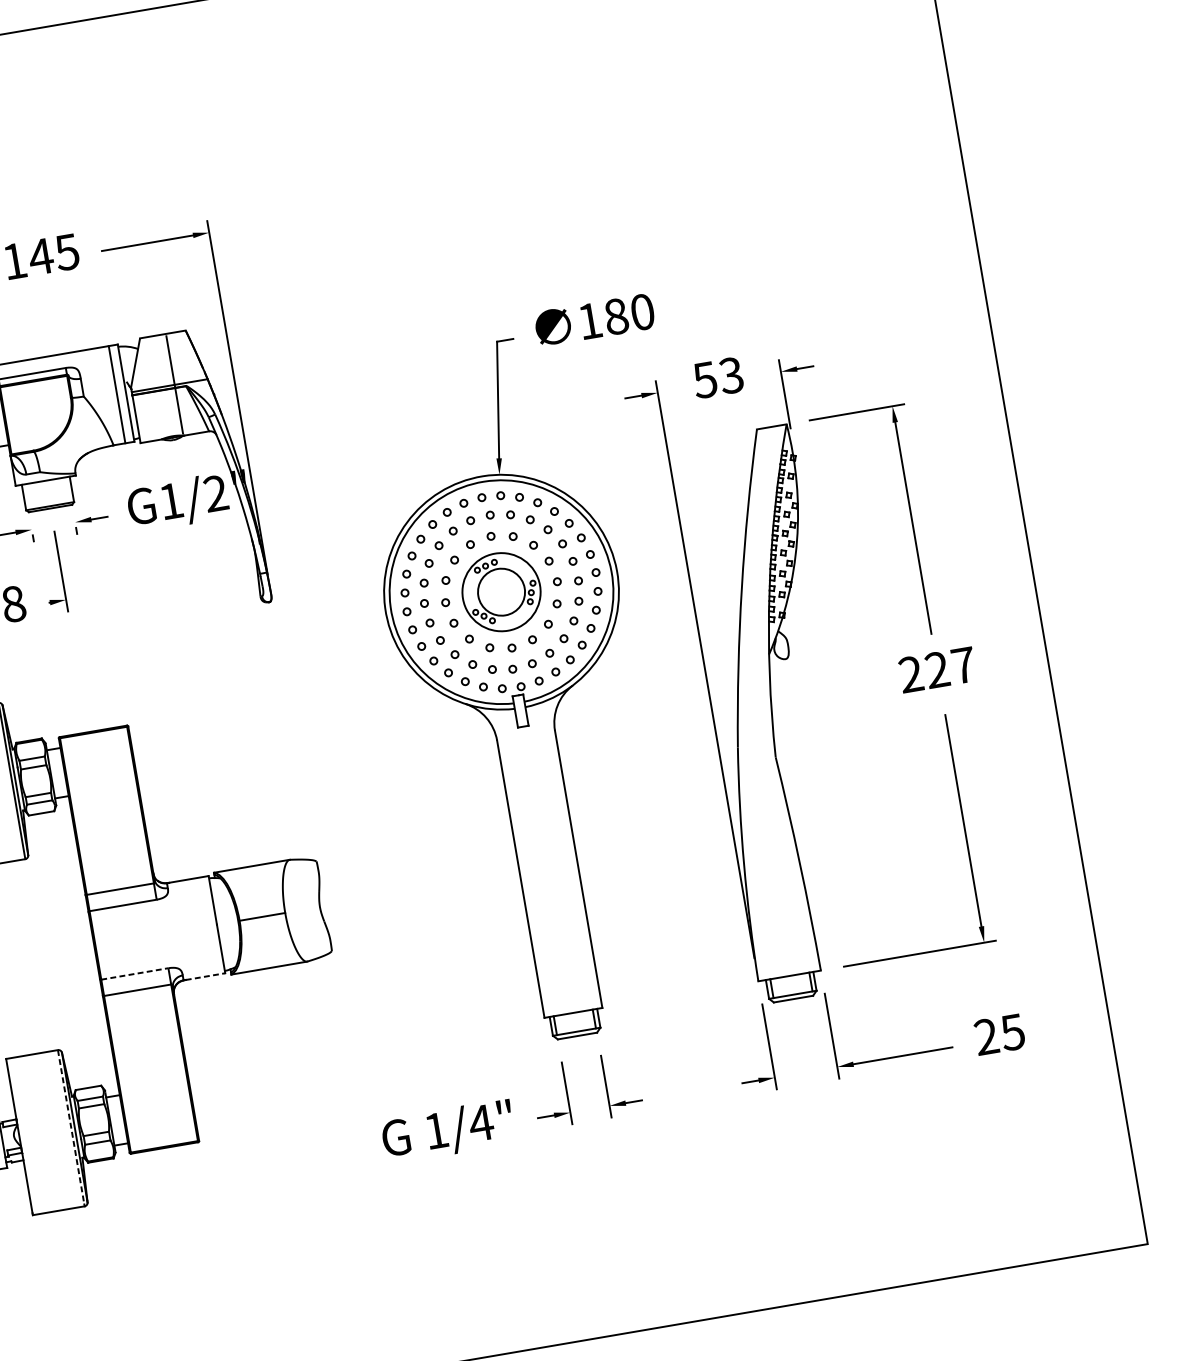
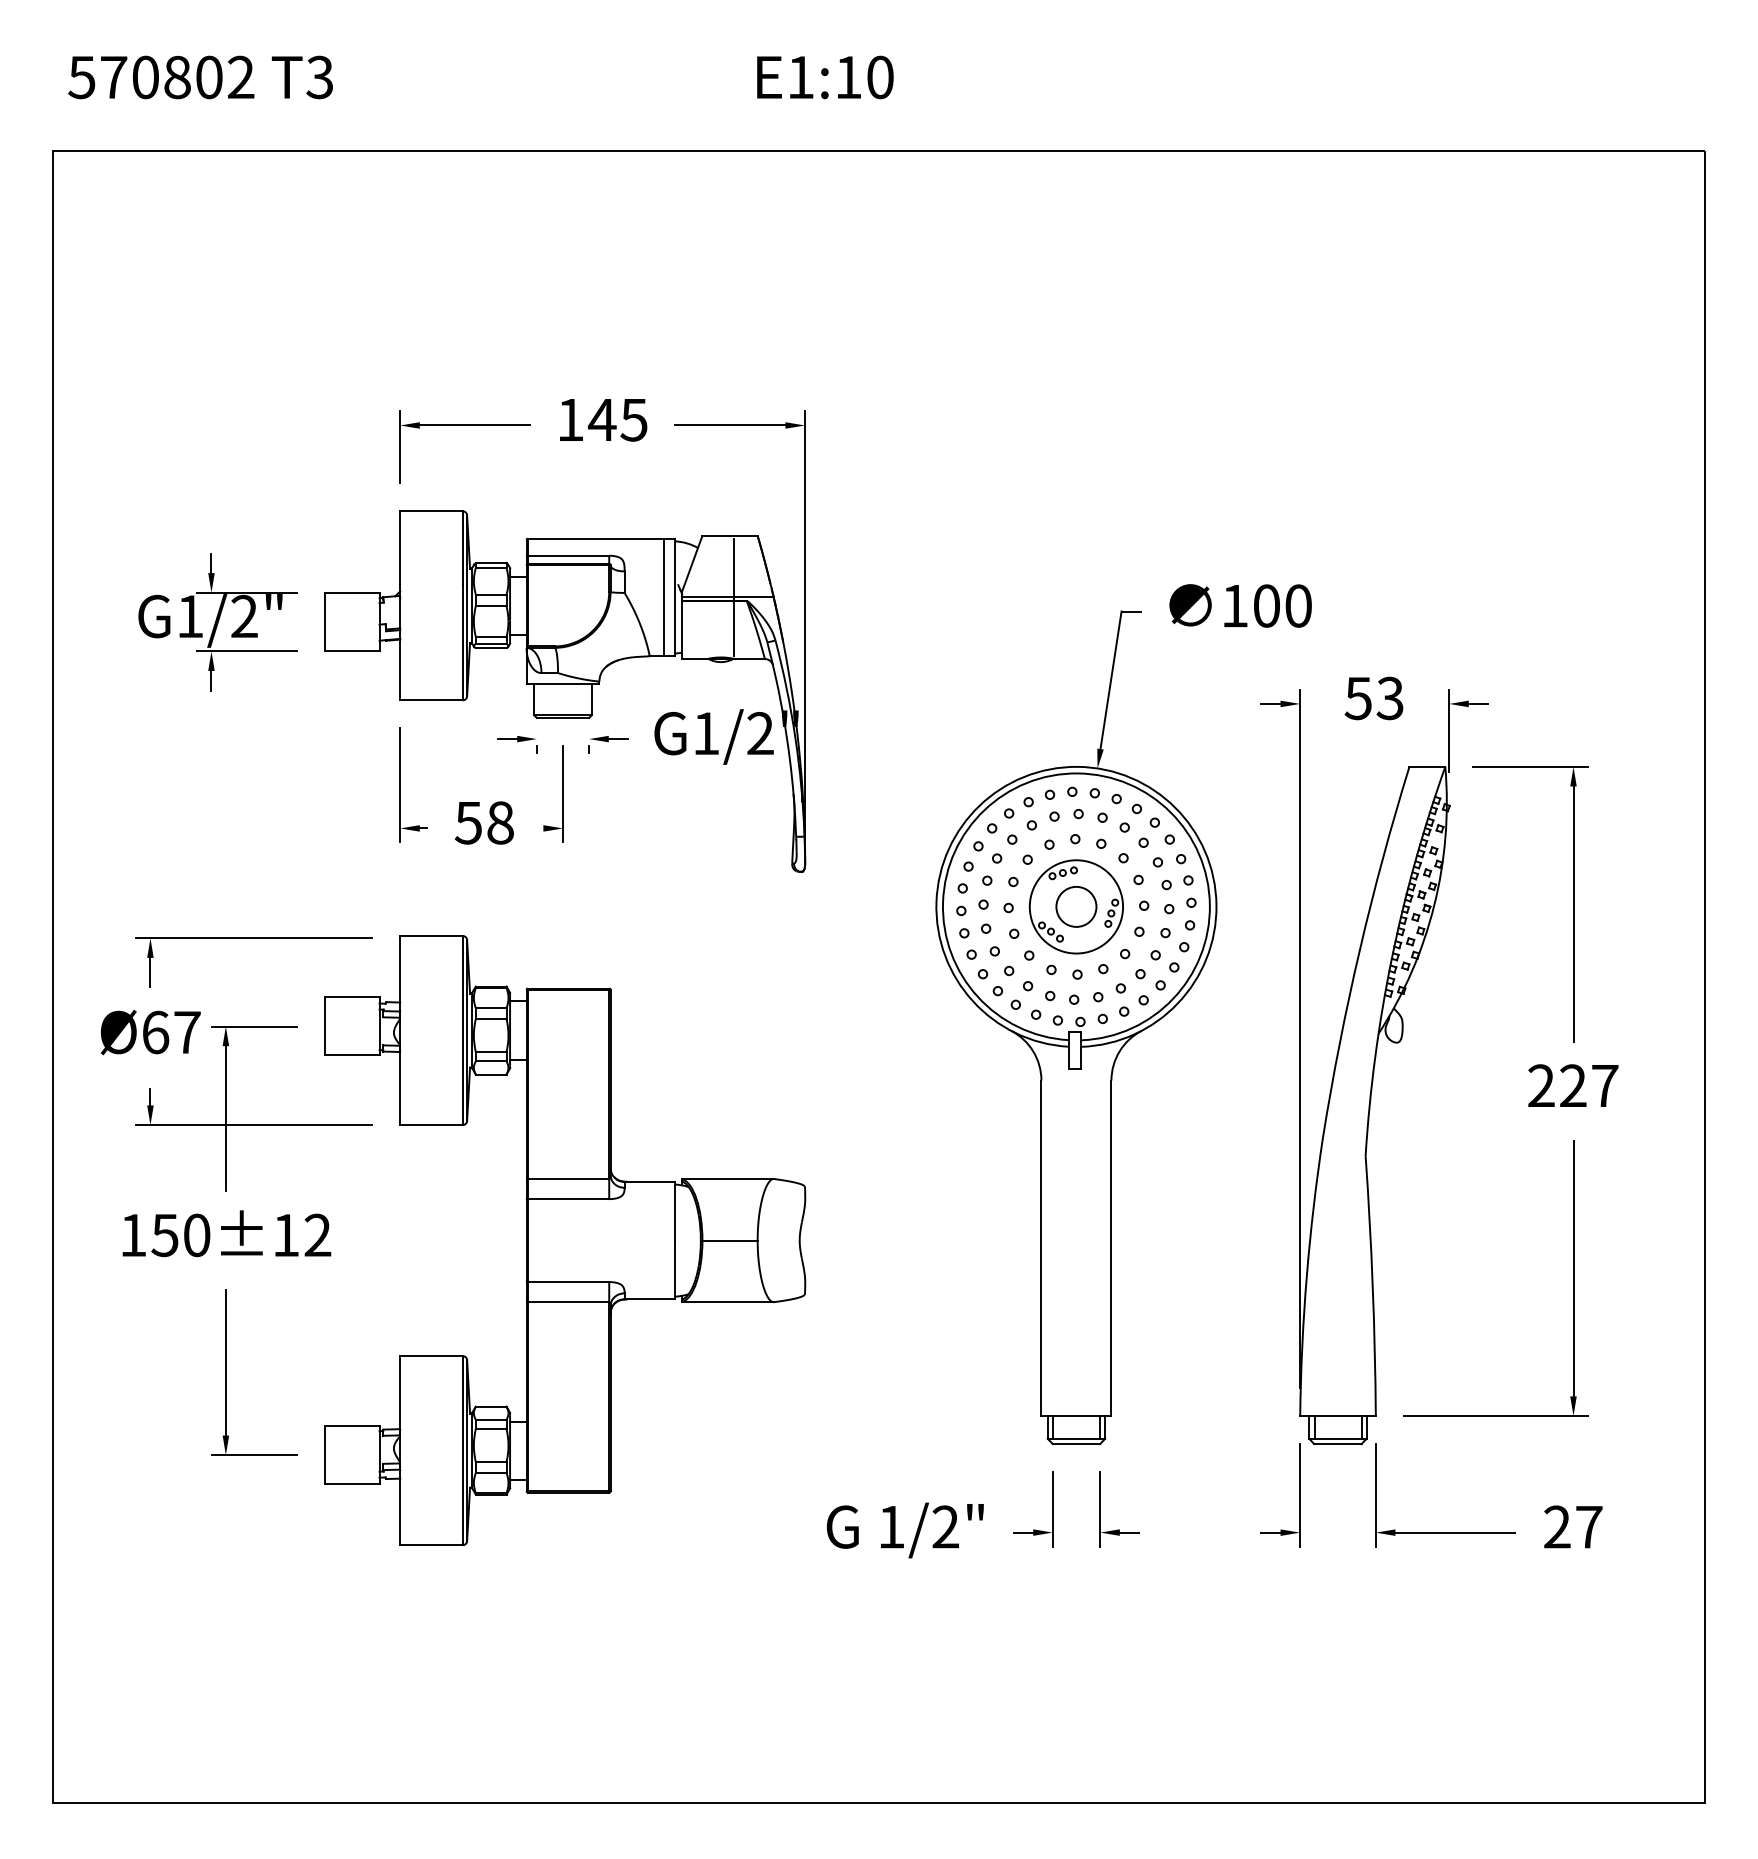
text: (616, 316) -> (1266, 605), 180 -> 100
circle: (501, 591) -> (1076, 906), size x0.71
line: (134, 974) -> (568, 1282), dashed -> solid
line: (205, 976) -> (651, 1299), dashed -> solid
text: (1012, 1032) -> (1588, 1527), 25 -> 27
text: (480, 1122) -> (945, 1526), 1/4" -> 1/2"
line: (70, 1127) -> (462, 1449), dashed -> solid

